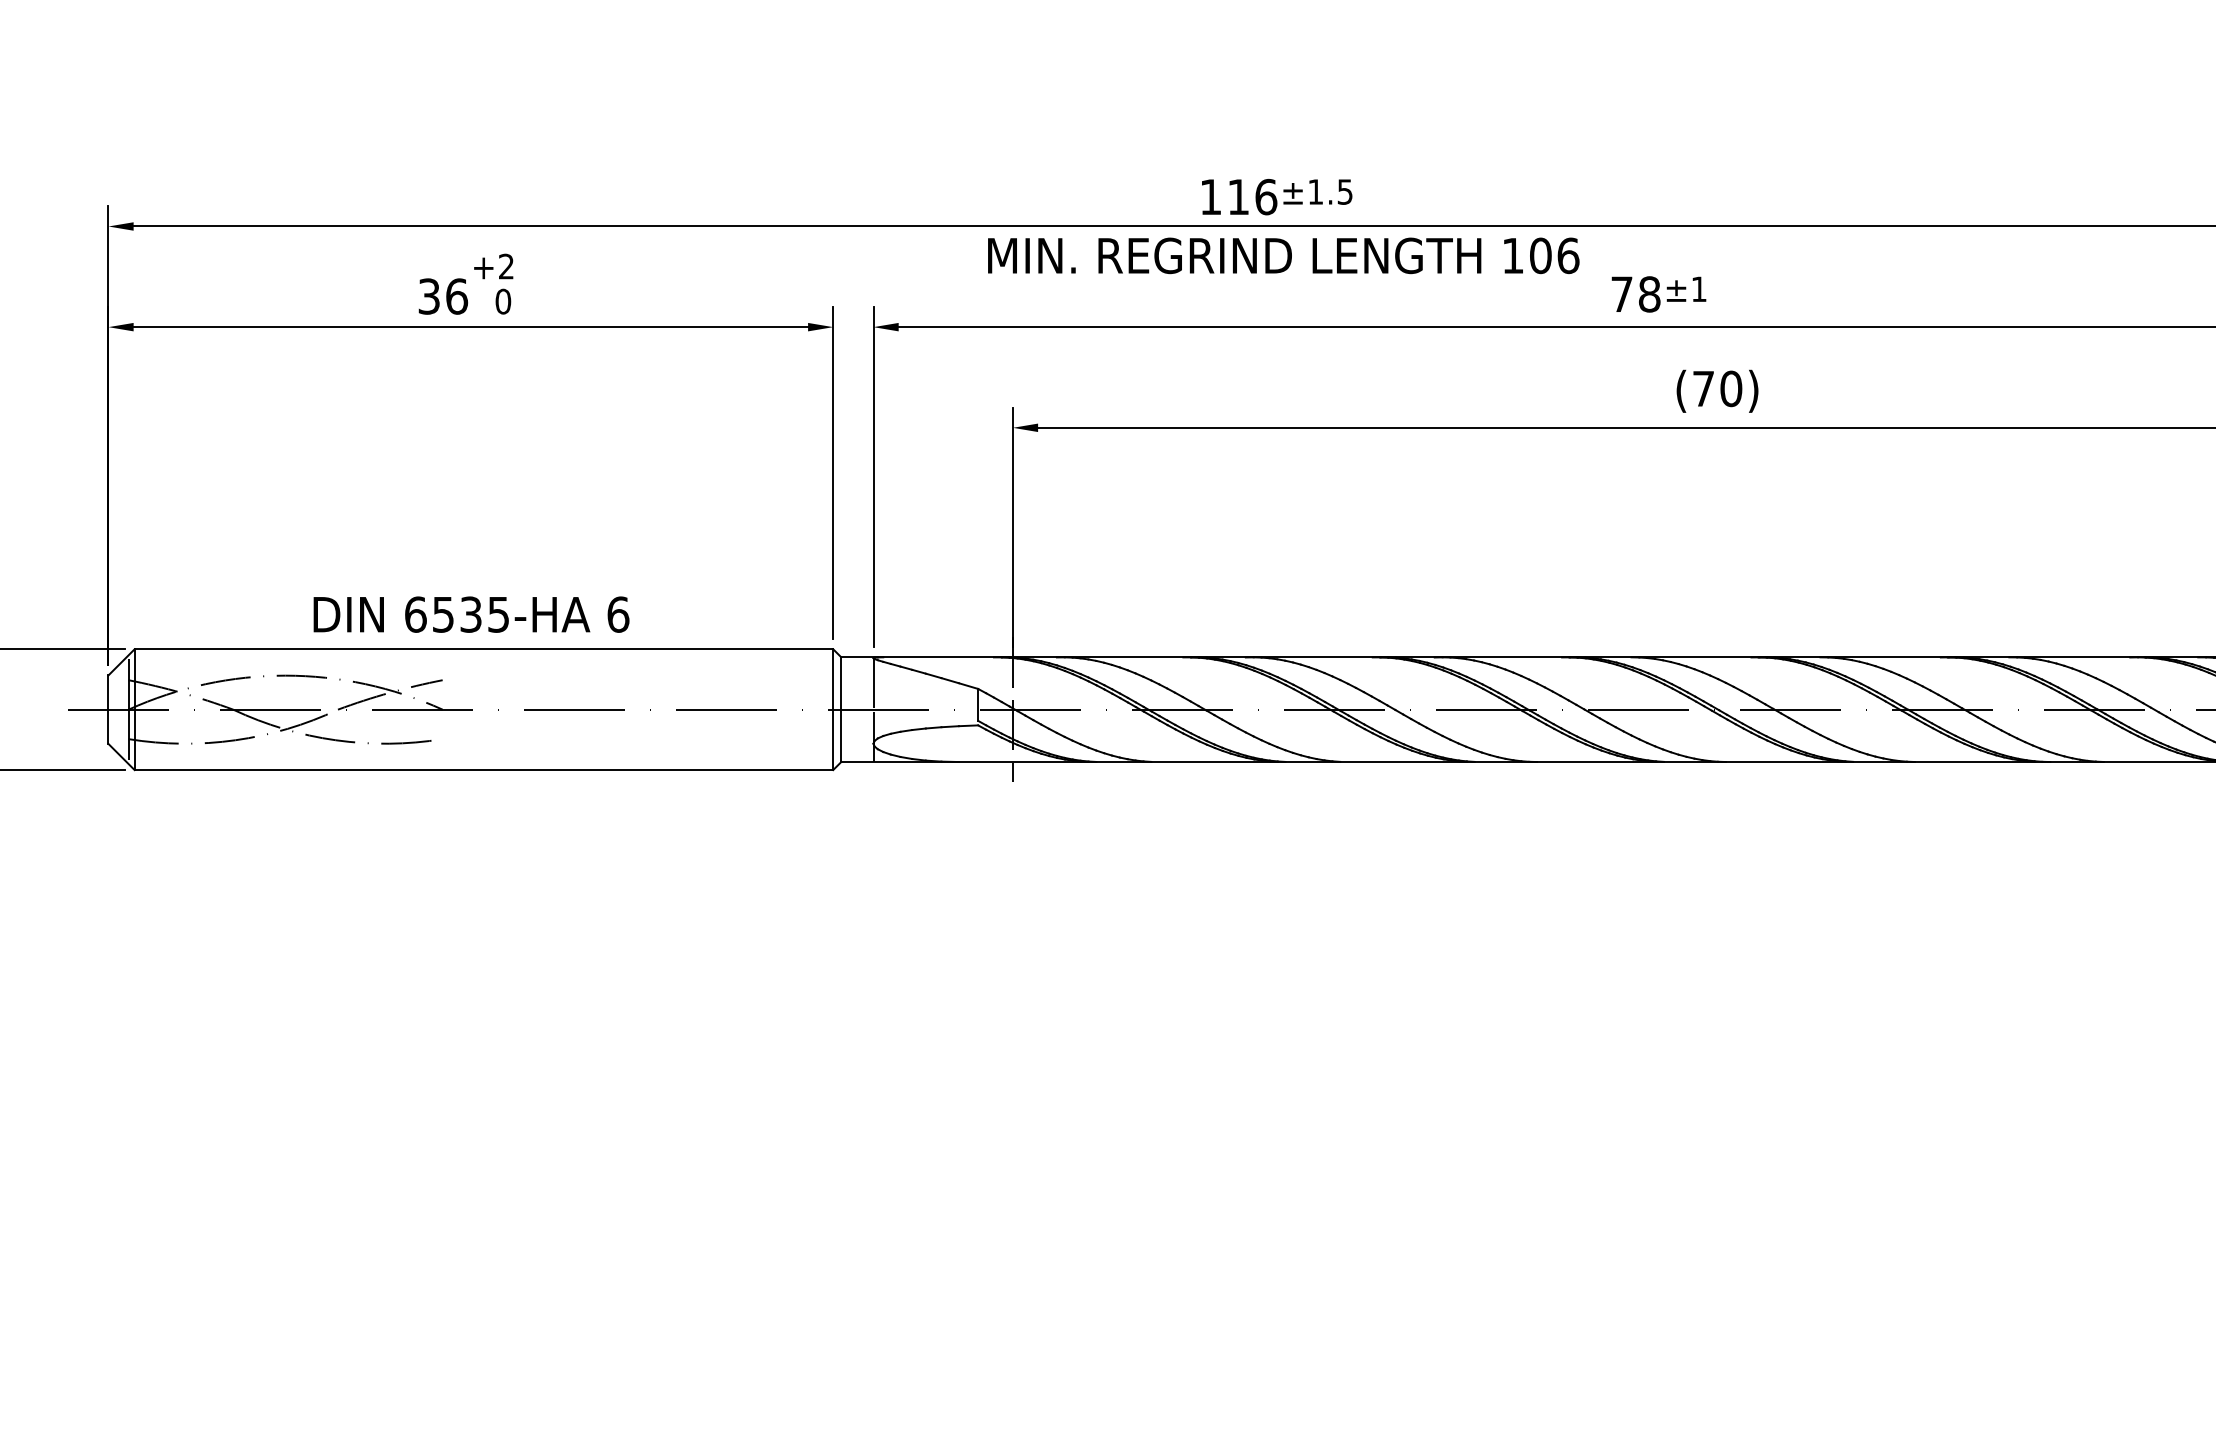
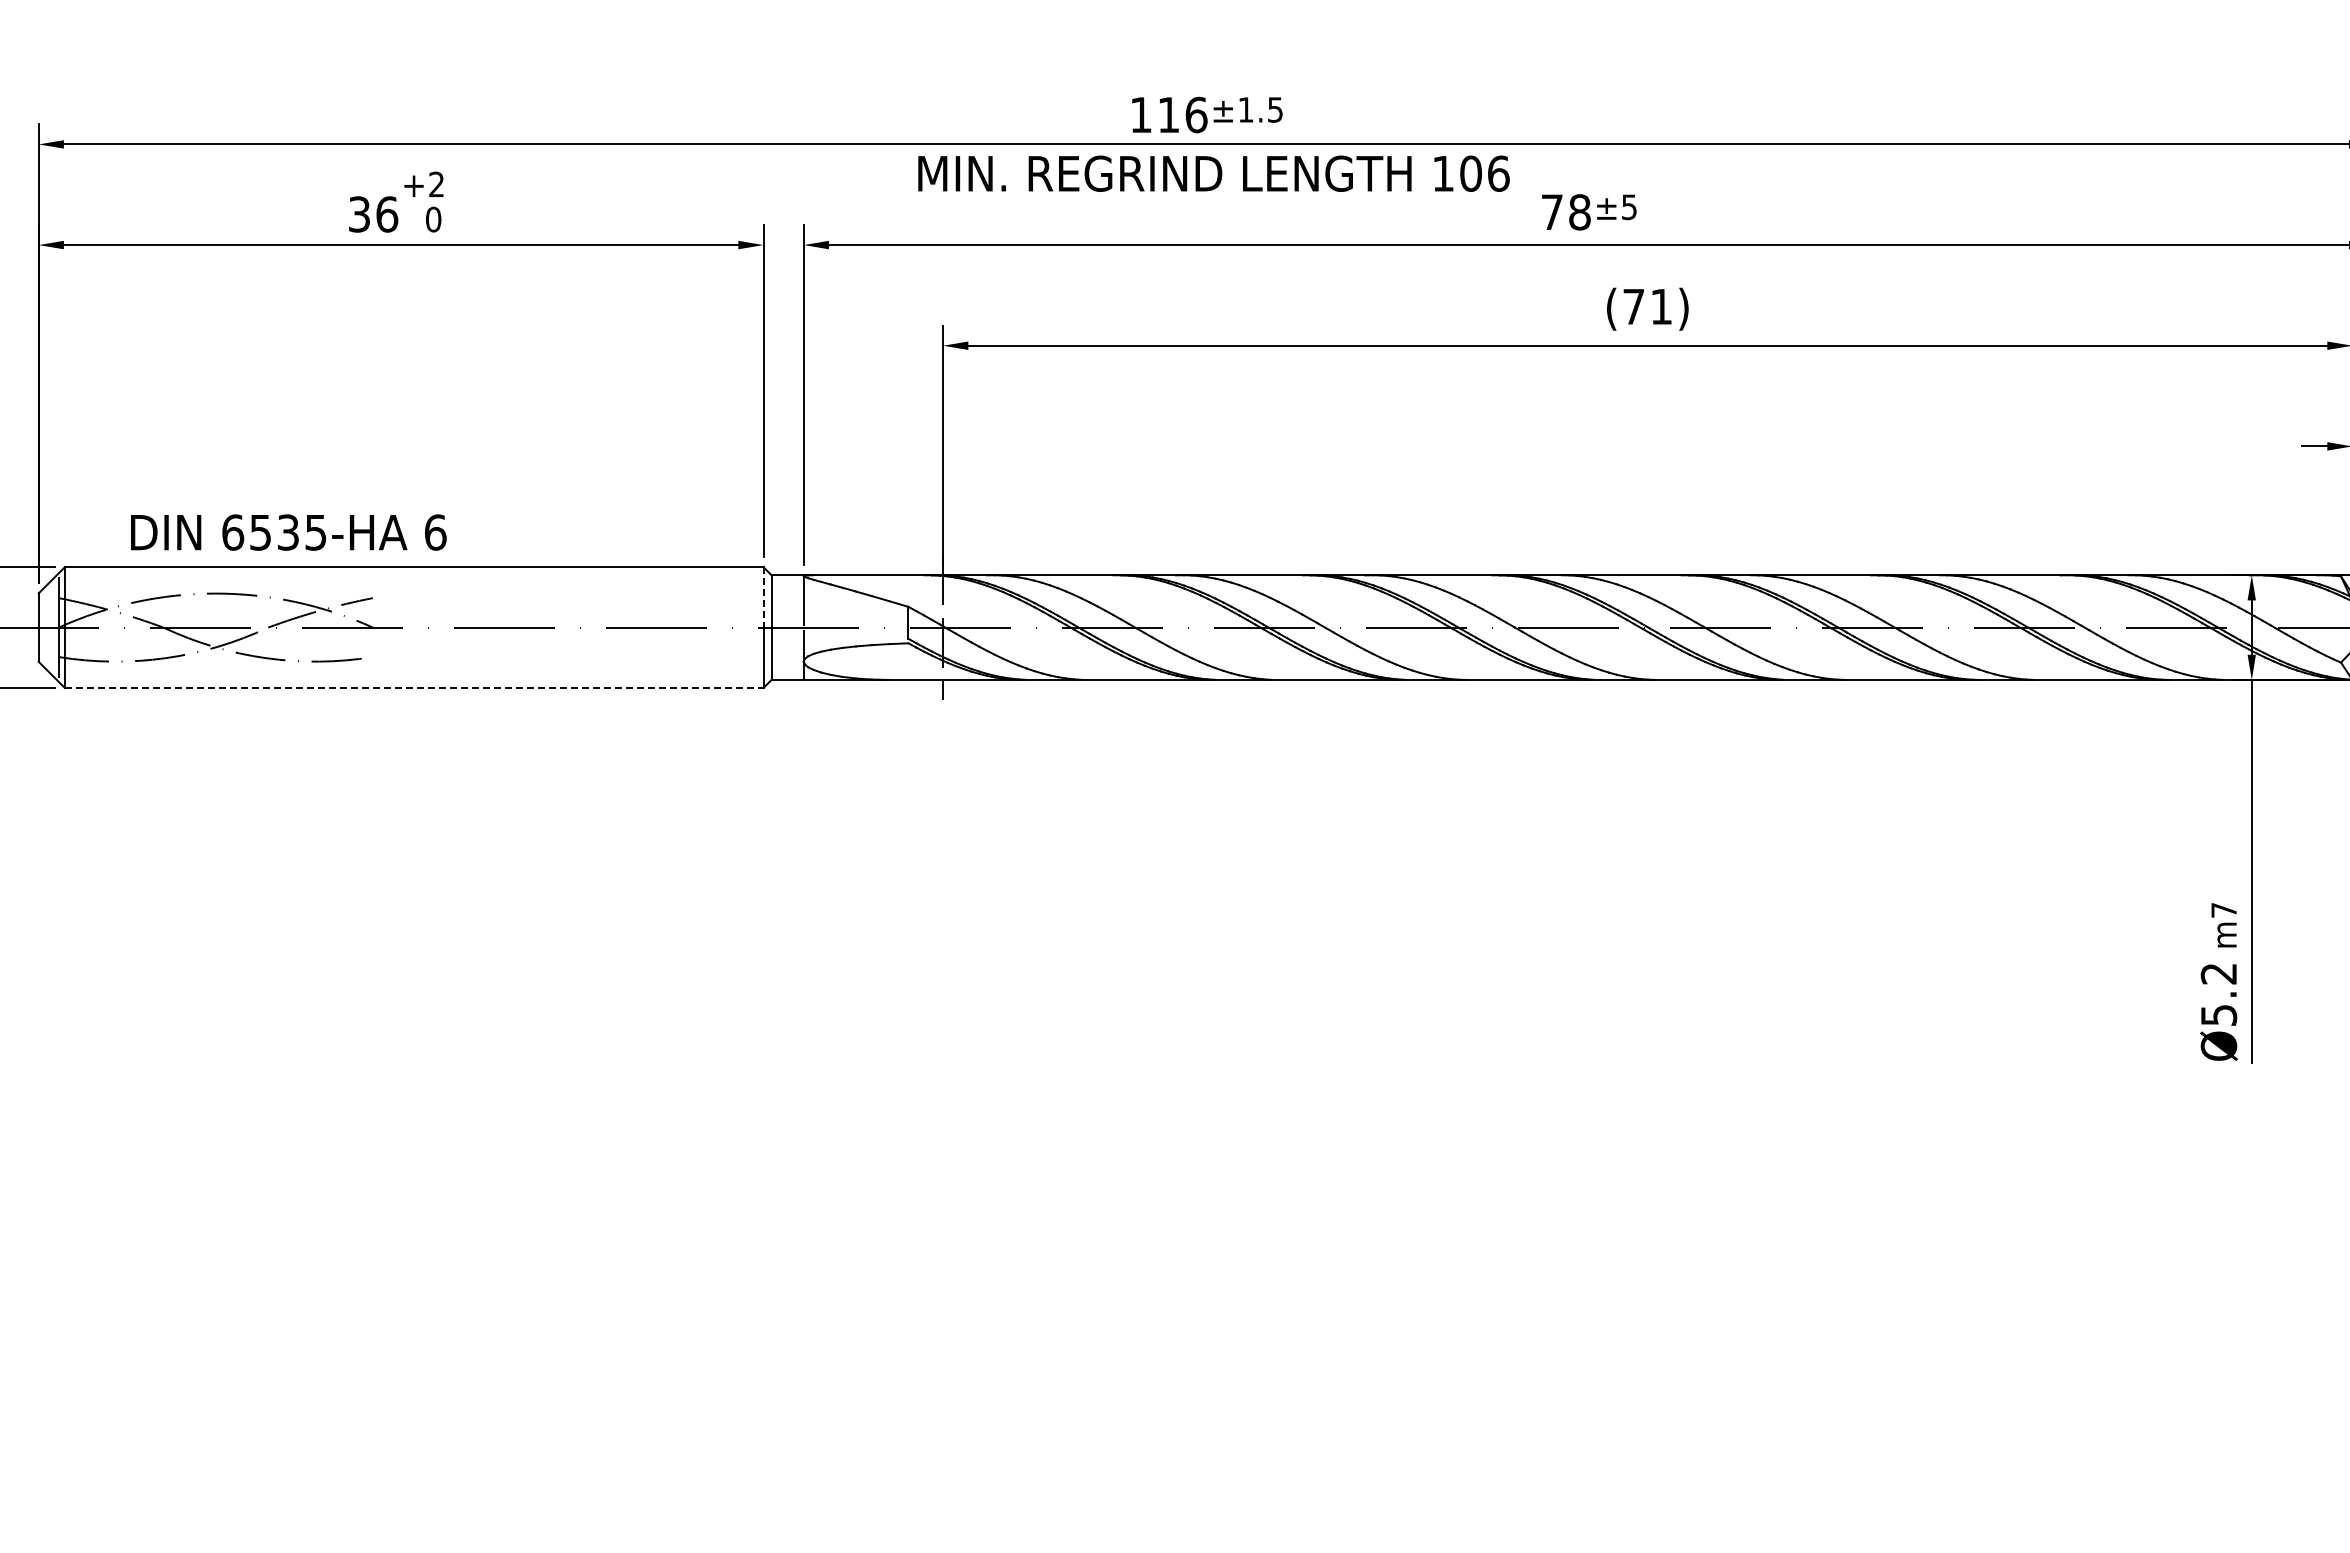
text: (1699, 289) -> (1629, 207), ±1 -> ±5
text: (1731, 388) -> (1661, 306), (70) -> (71)
text: (471, 614) -> (288, 532), moved
line: (833, 679) -> (763, 597), solid -> dashed
line: (484, 770) -> (414, 688), solid -> dashed

